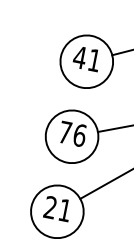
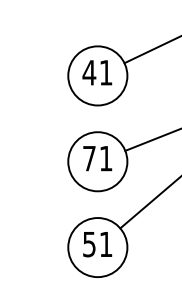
text: (79, 135) -> (105, 158), 76 -> 71
text: (50, 207) -> (89, 244), 21 -> 51

